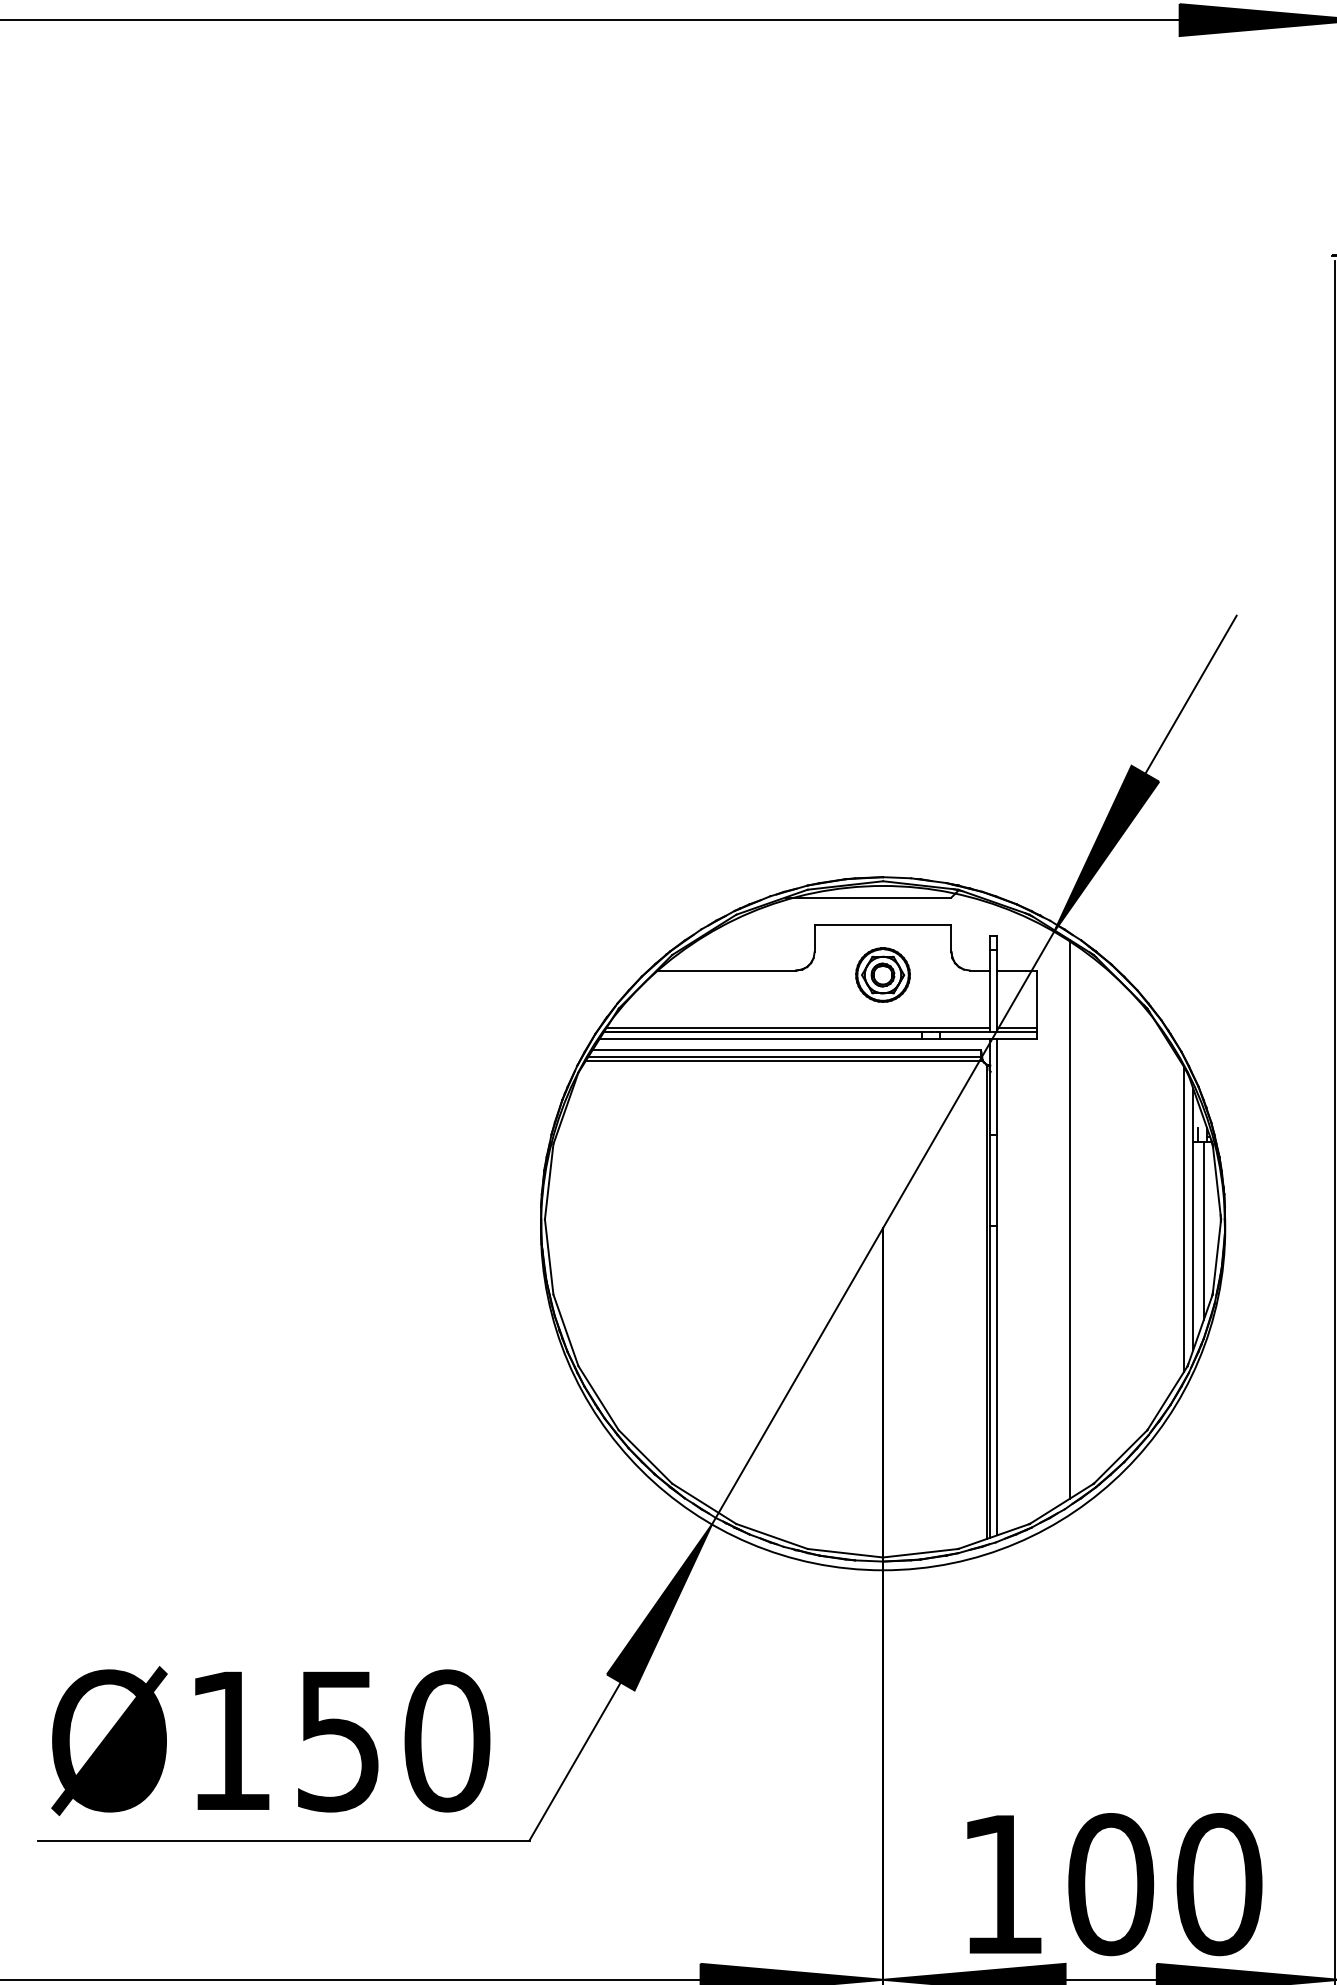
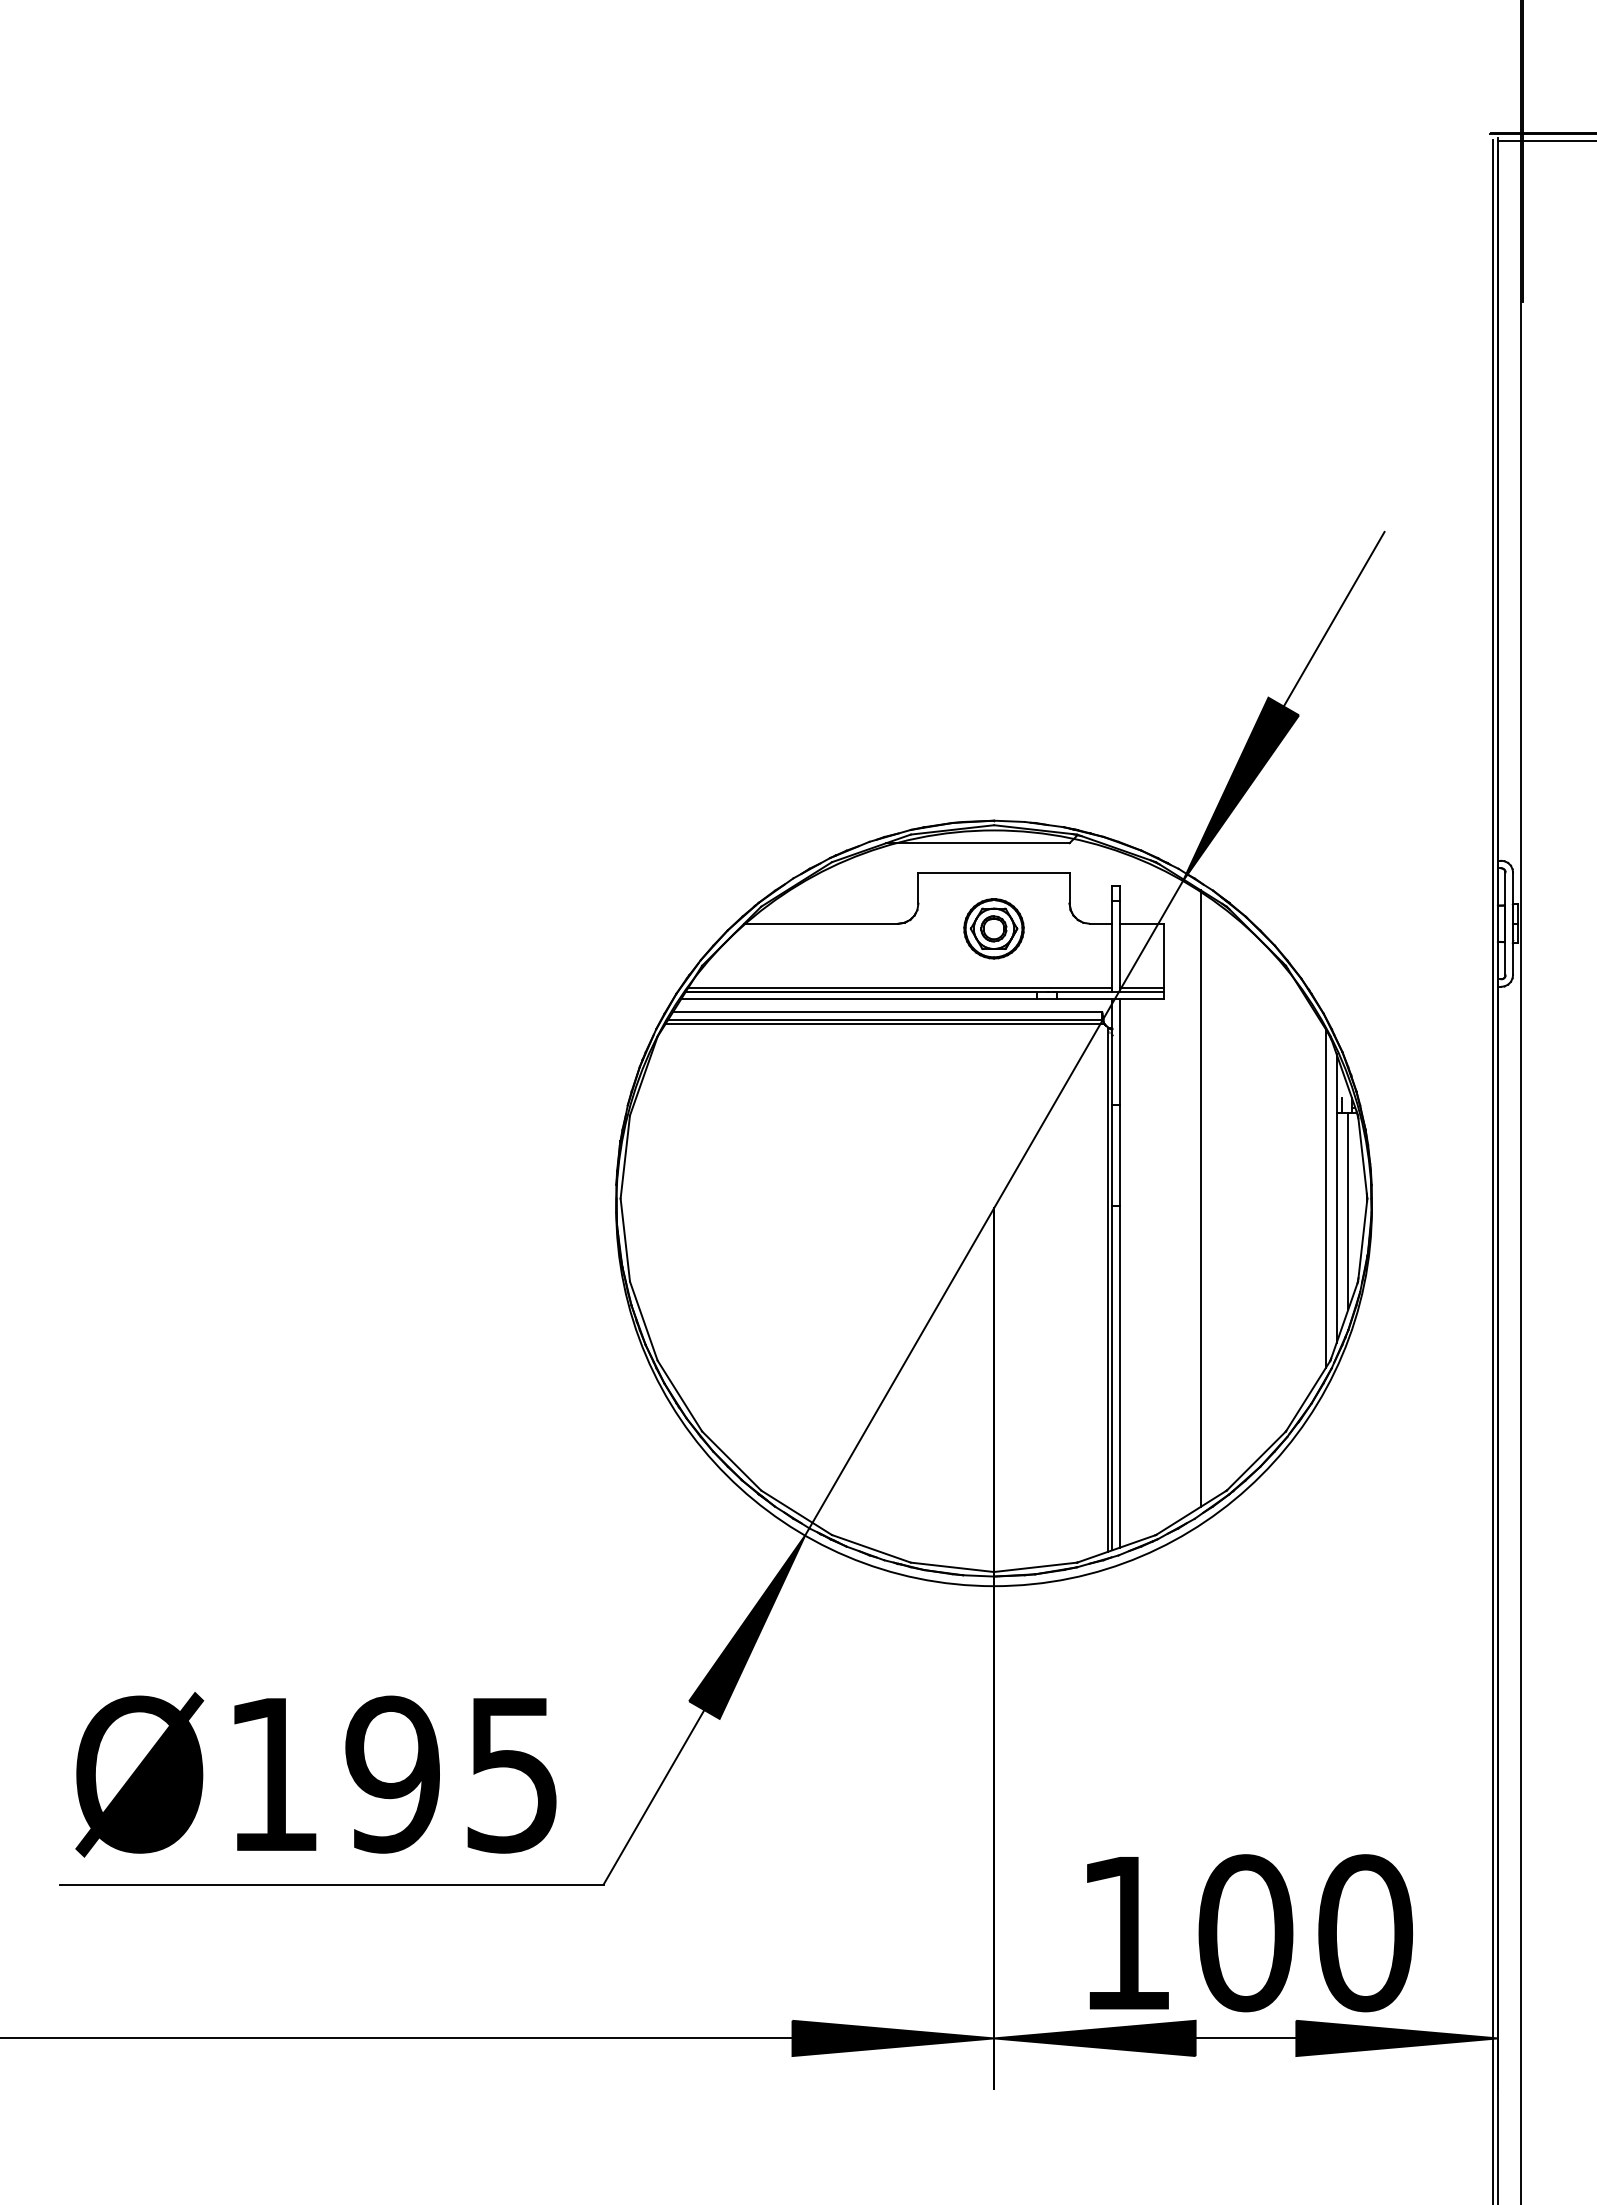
text: (392, 1740) -> (452, 1774), Ø150 -> Ø195

